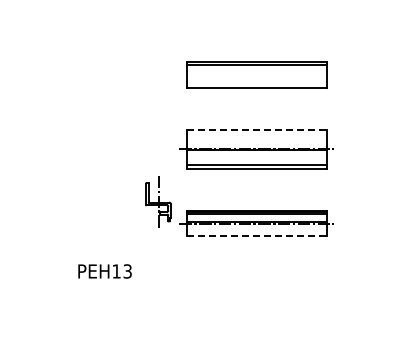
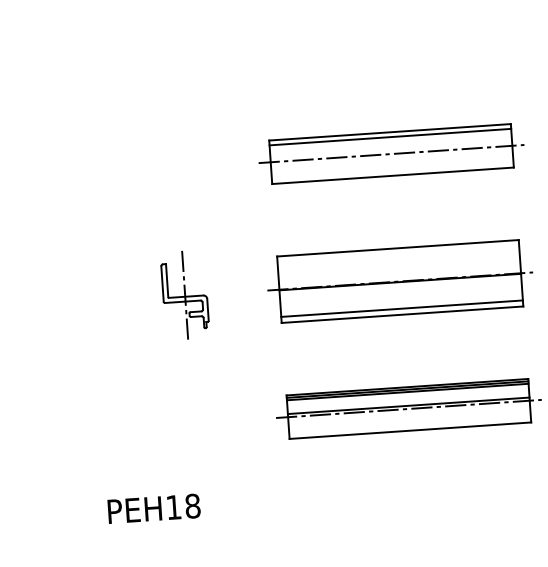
line: (256, 74) -> (390, 153), added
line: (257, 129) -> (398, 247), dashed -> solid
part: (158, 201) -> (185, 294), moved
line: (257, 236) -> (411, 431), dashed -> solid
text: (127, 271) -> (192, 506), PEH13 -> PEH18

